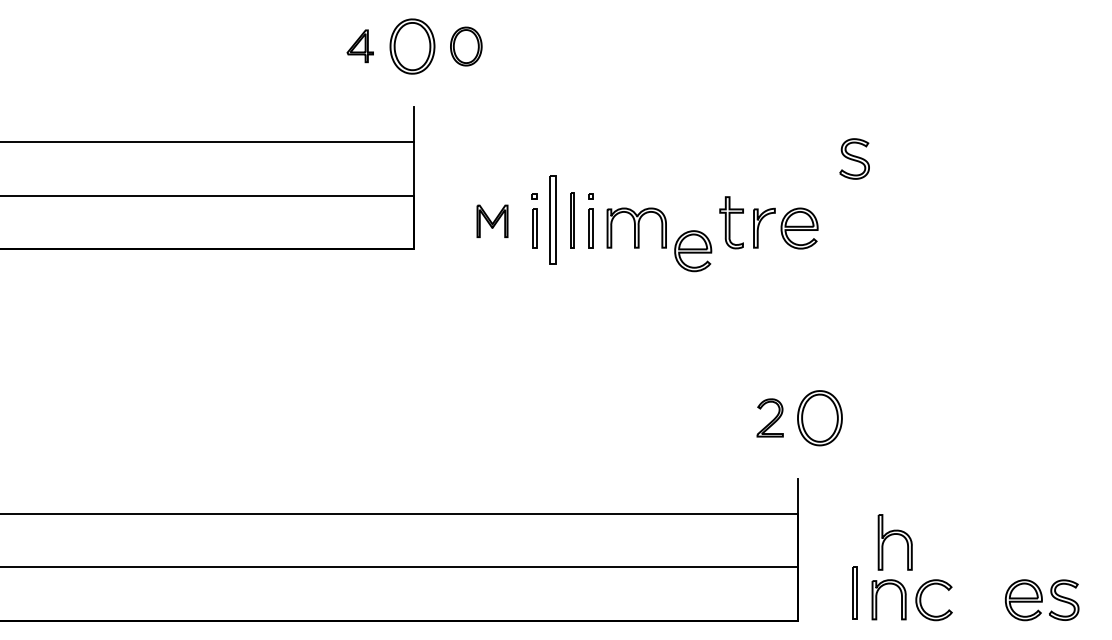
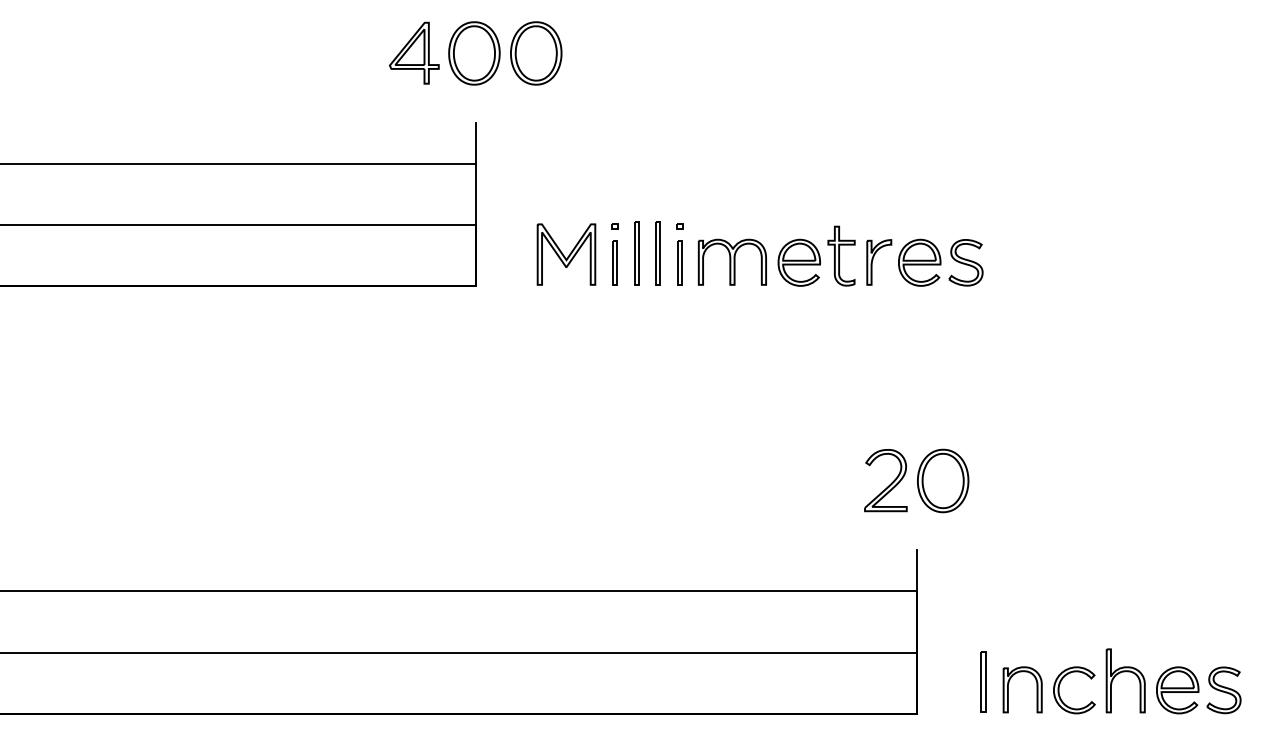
part: (360, 45) -> (414, 52), size x1.67
part: (466, 46) -> (536, 53), size x1.43
part: (854, 158) -> (965, 262), moved
part: (553, 220) -> (636, 253), size x0.62
part: (492, 221) -> (566, 254), size x1.67
part: (692, 250) -> (798, 262), moved
part: (769, 417) -> (885, 480), size x1.43
part: (895, 535) -> (1125, 672), moved

